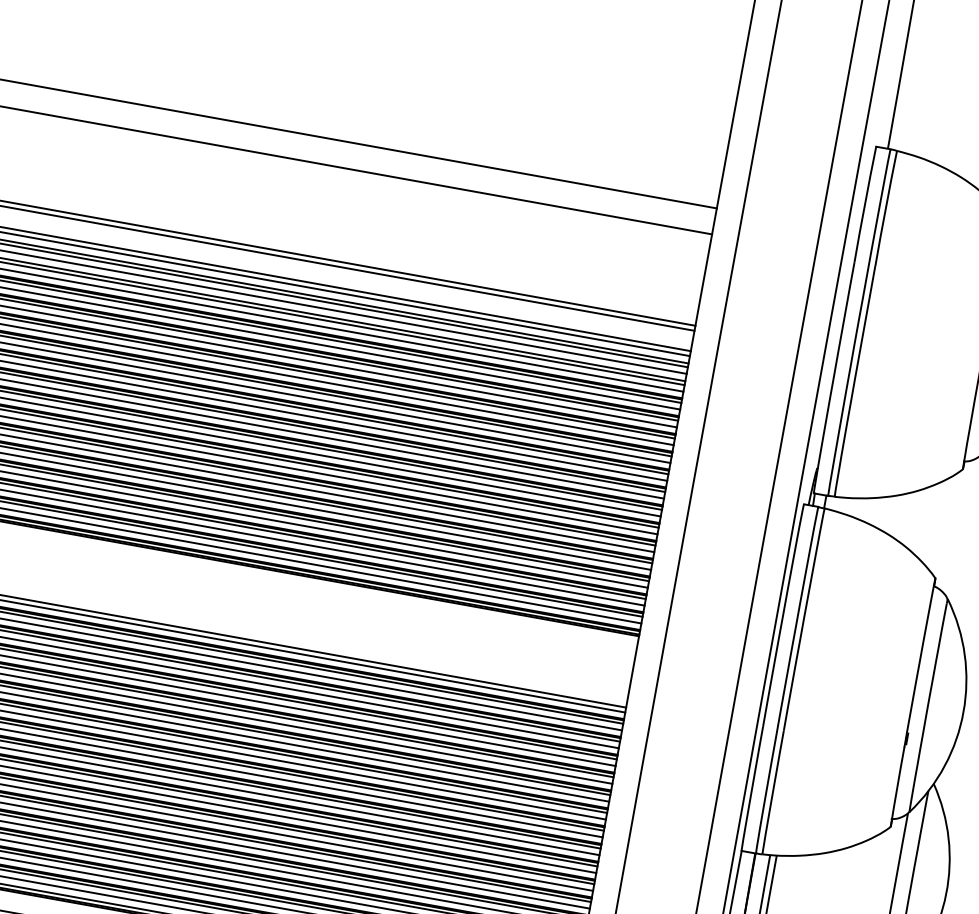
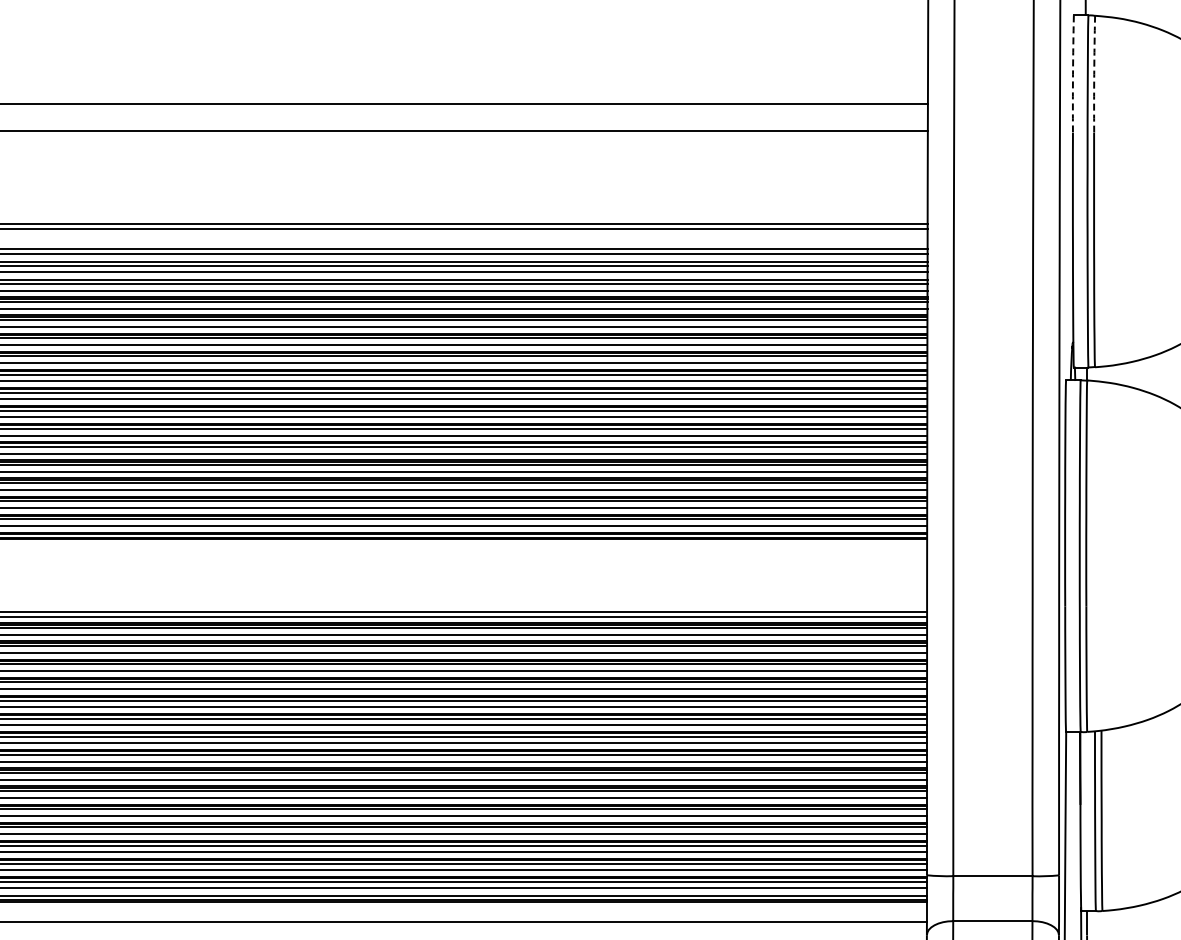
arc: (865, 204) -> (1073, 74), solid -> dashed
arc: (886, 208) -> (1094, 74), solid -> dashed

